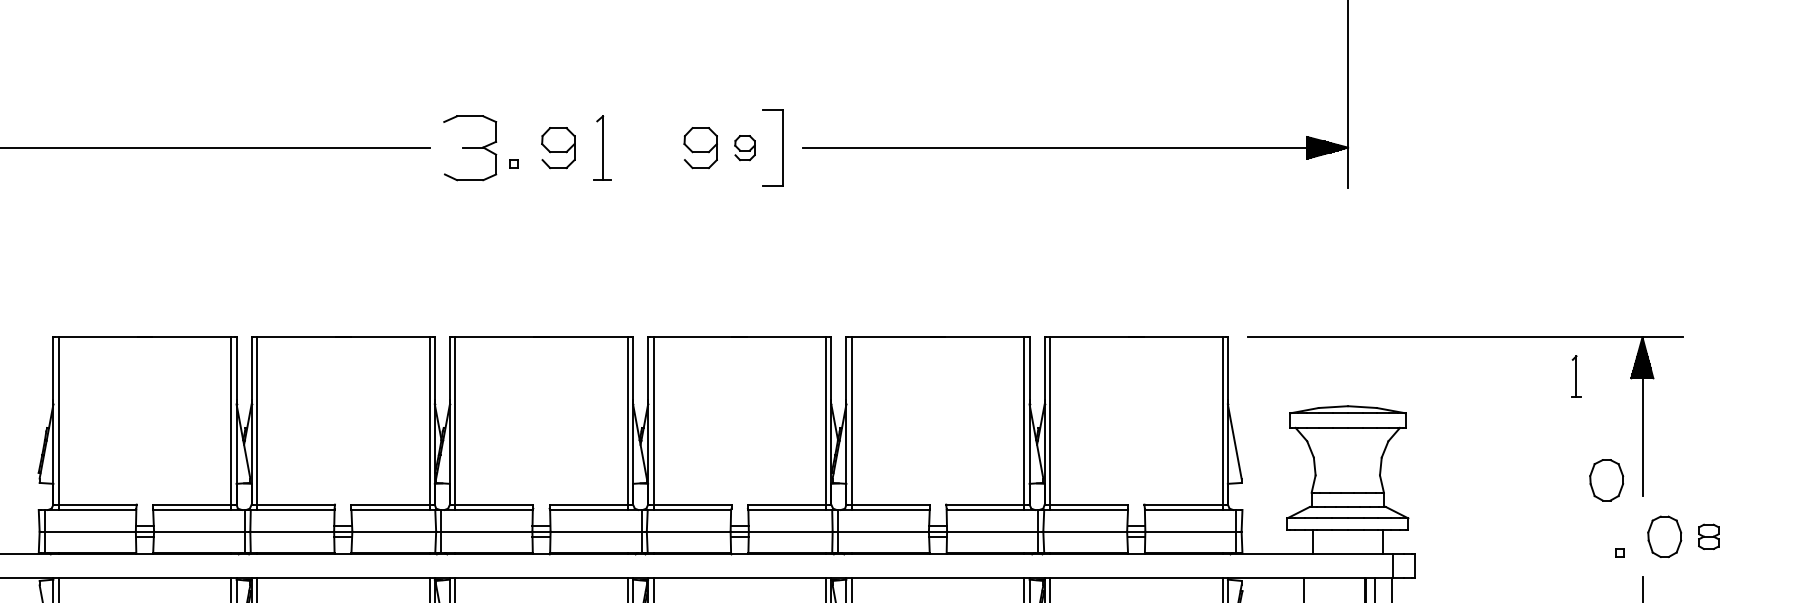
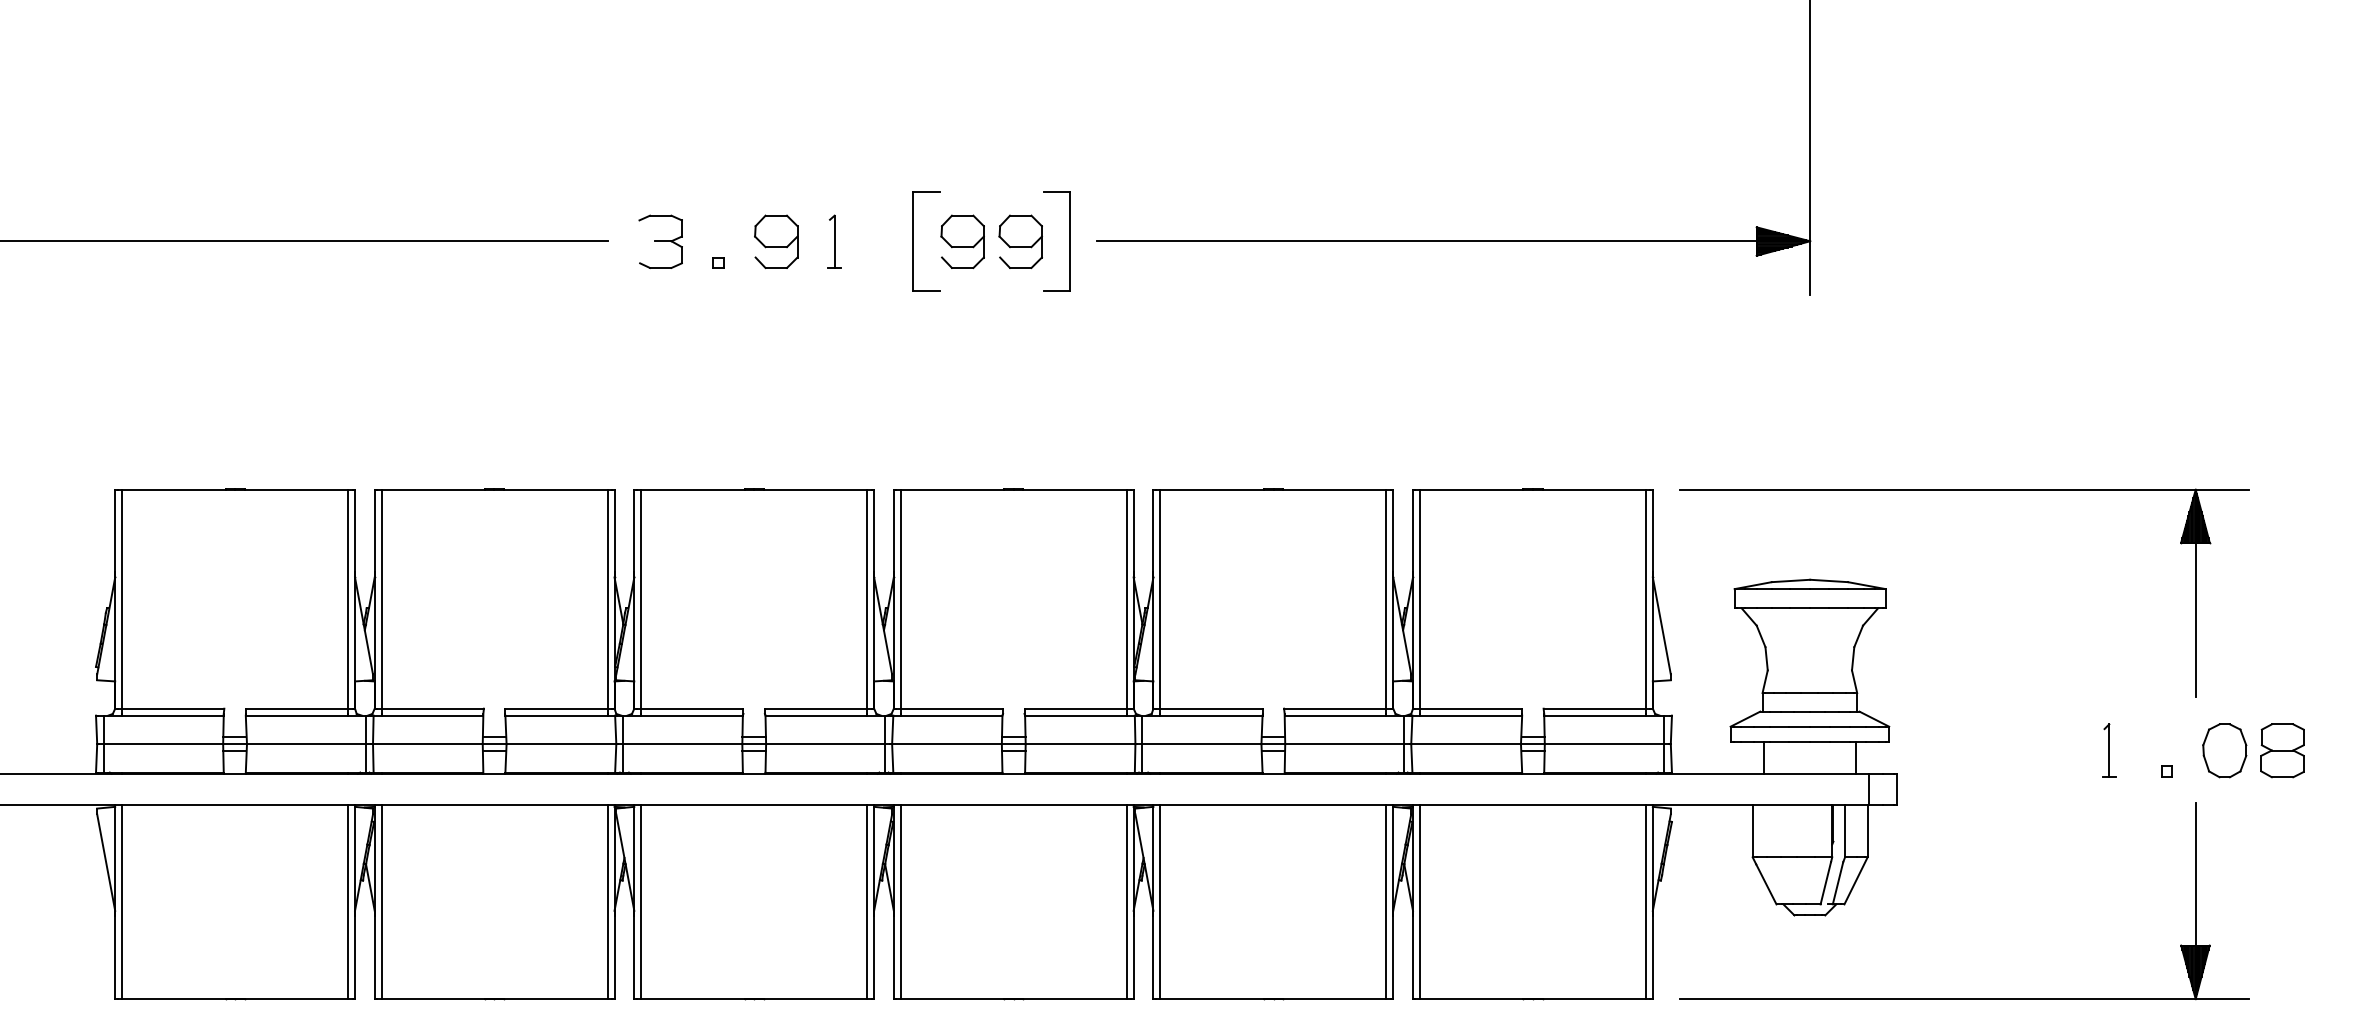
part: (469, 147) -> (660, 241), size x0.62
part: (602, 147) -> (834, 241), size x0.62
part: (663, 147) -> (913, 241), added
part: (744, 147) -> (1020, 241), size x1.67
part: (1576, 376) -> (2109, 750), moved
part: (1606, 480) -> (2148, 676), removed
part: (1708, 536) -> (2282, 750), size x1.67

